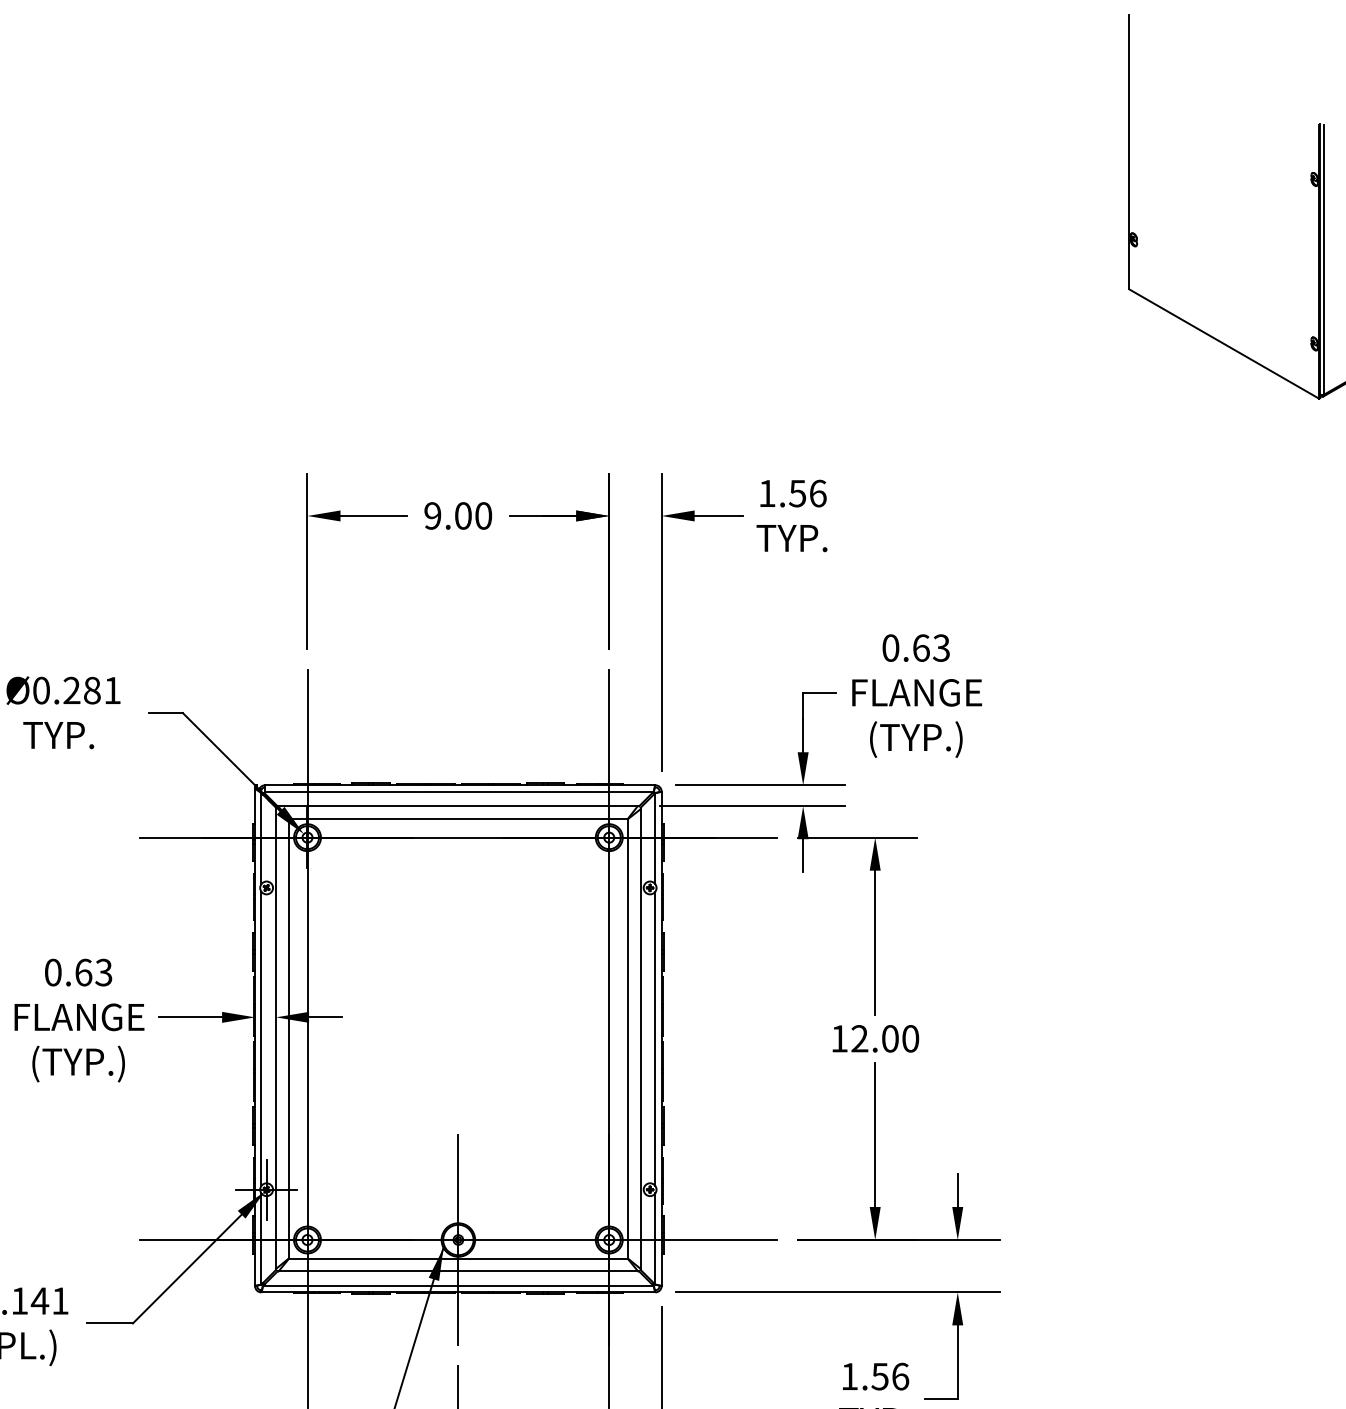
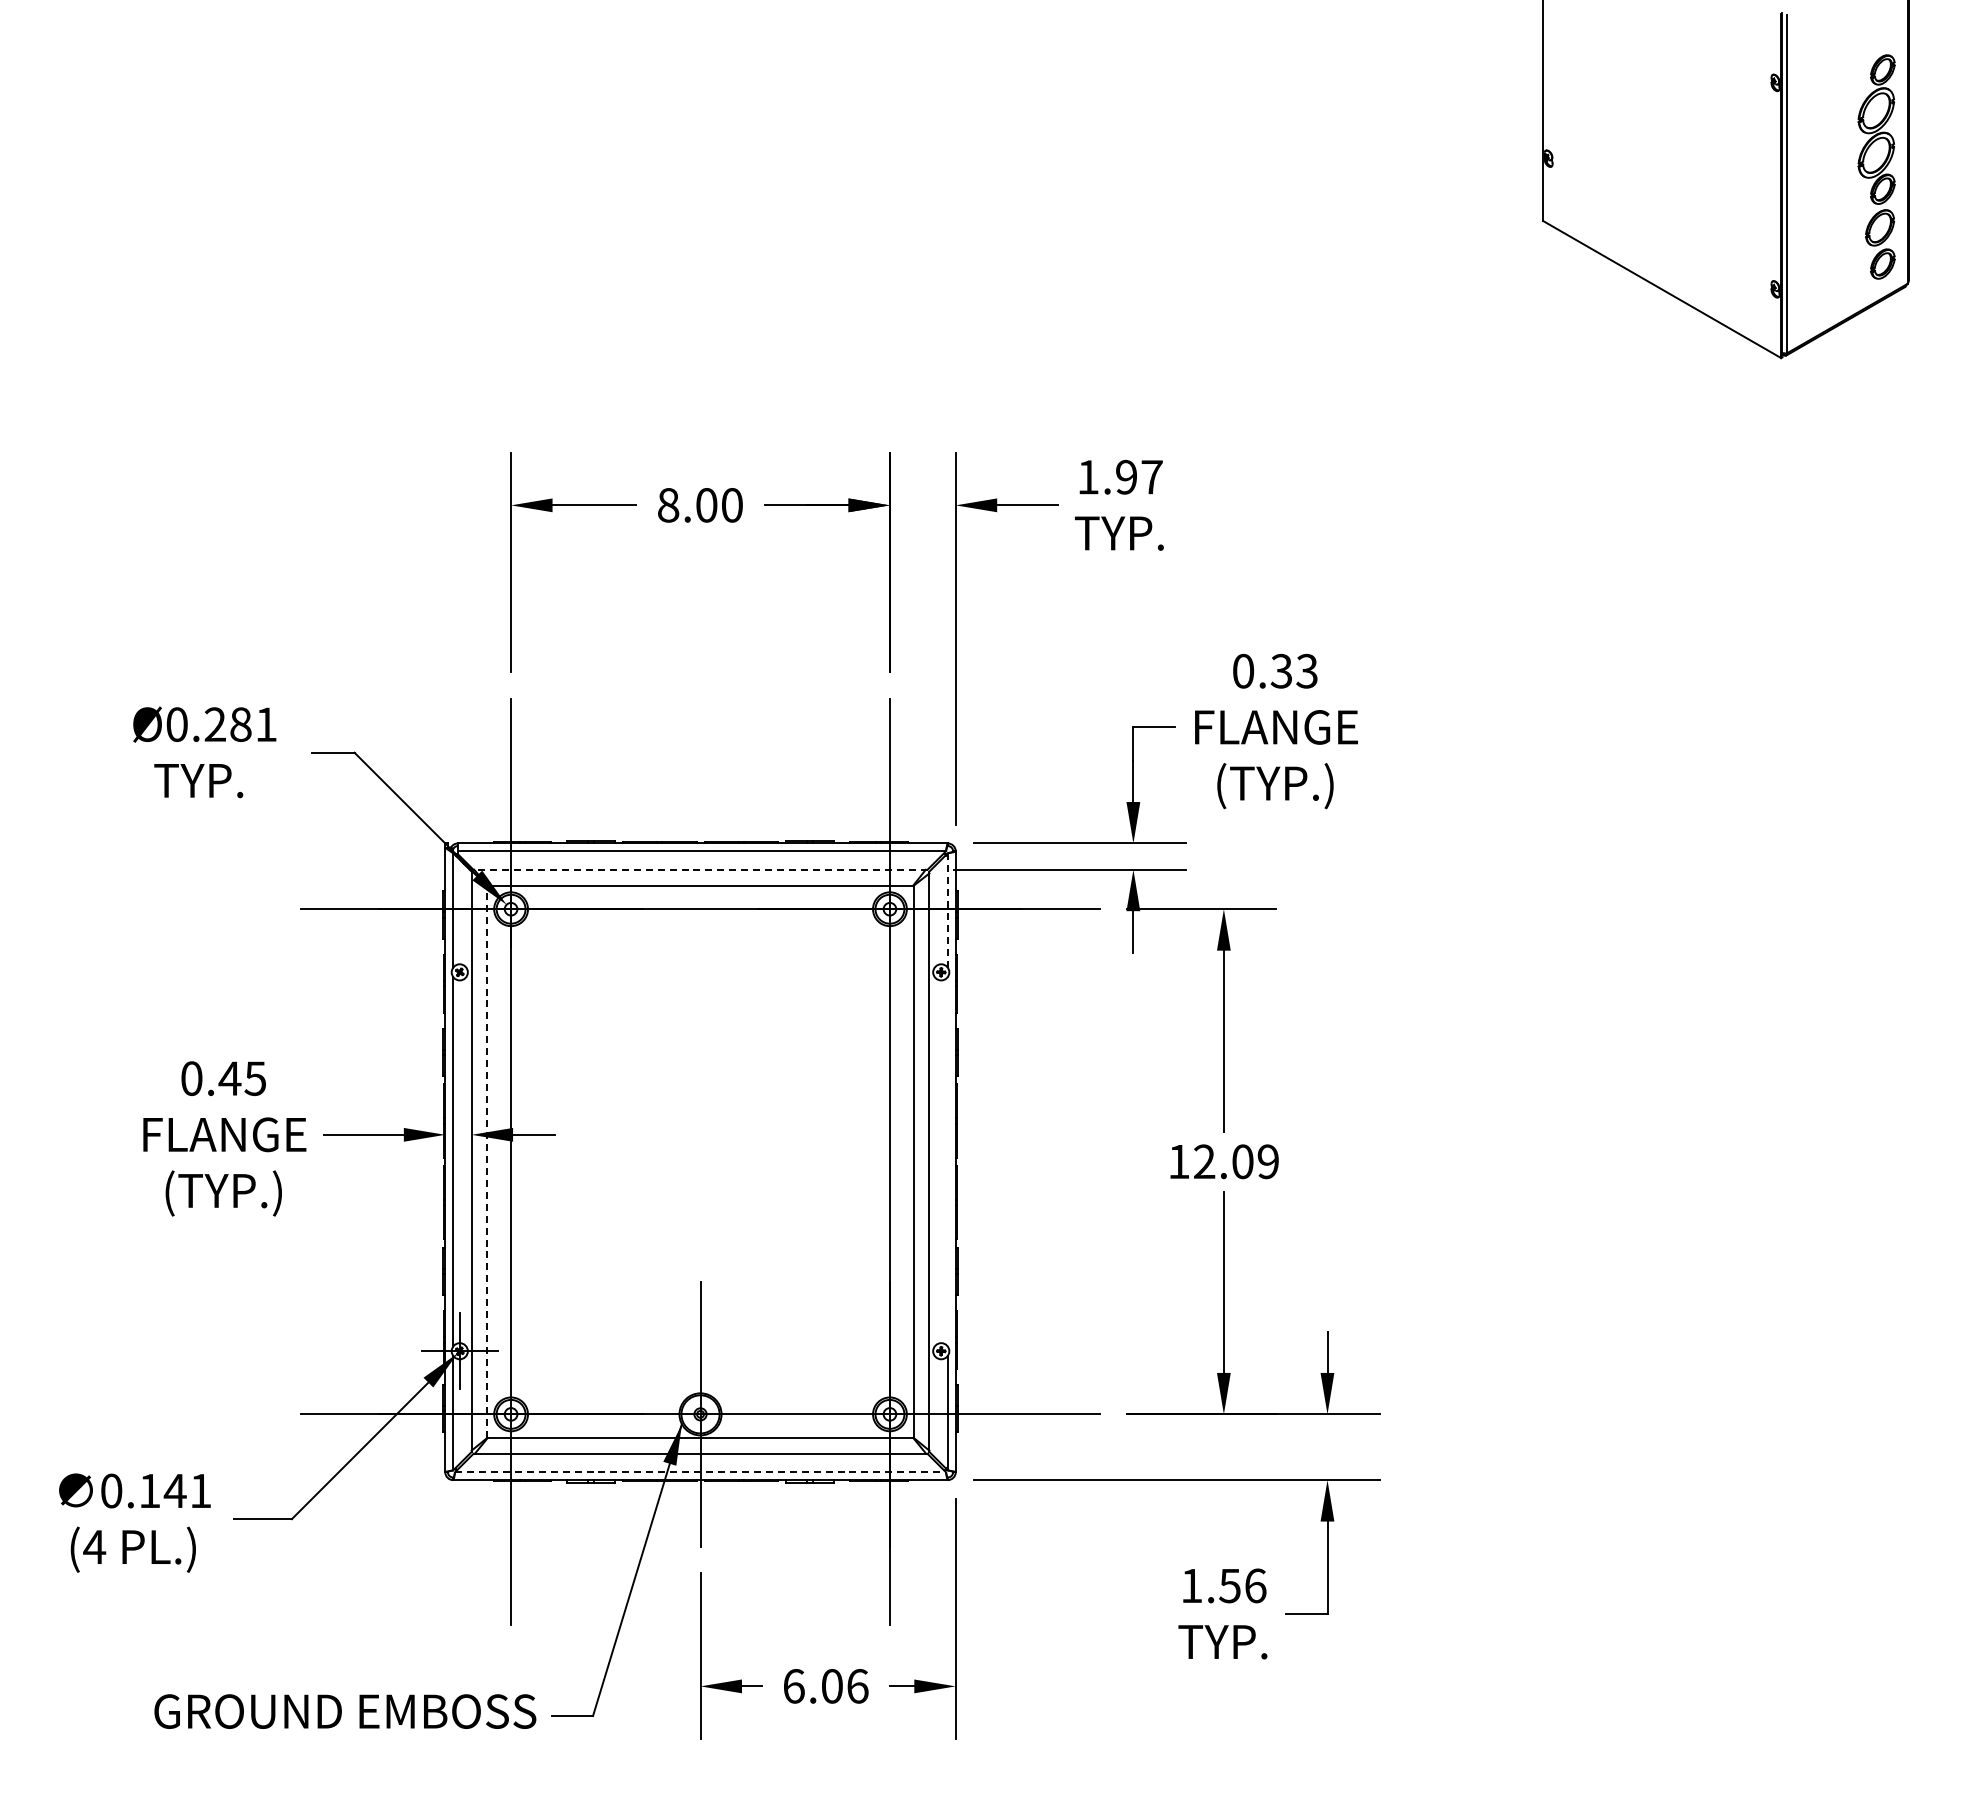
text: (807, 492) -> (1138, 476), 1.56 -> 1.97
text: (432, 516) -> (668, 505), 9.00 -> 8.00
text: (921, 647) -> (1281, 670), 0.63 -> 0.33
line: (458, 806) -> (700, 869), solid -> dashed
line: (655, 837) -> (947, 909), solid -> dashed
text: (92, 972) -> (241, 1078), 0.63 -> 0.45
line: (288, 1038) -> (487, 1161), solid -> dashed
line: (655, 1038) -> (947, 1161), removed
text: (909, 1038) -> (1267, 1161), 12.00 -> 12.09
line: (459, 1286) -> (701, 1472), solid -> dashed

